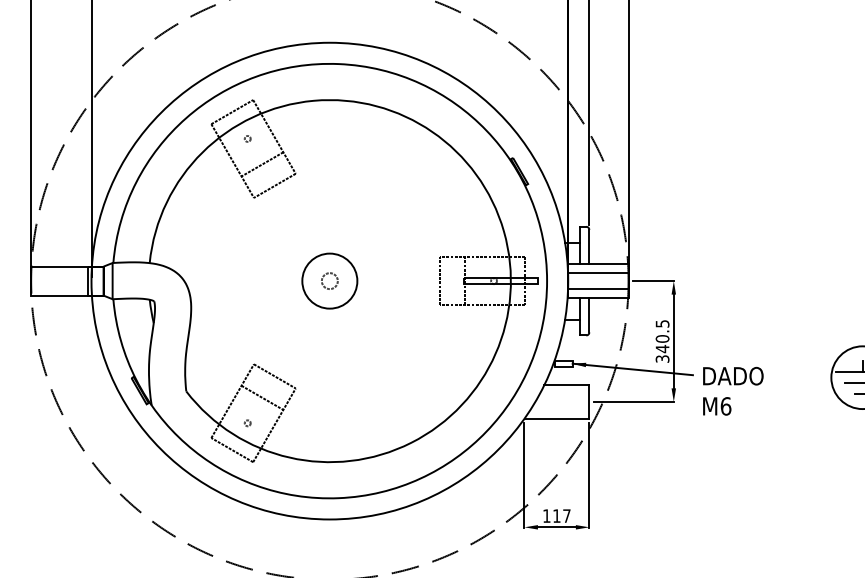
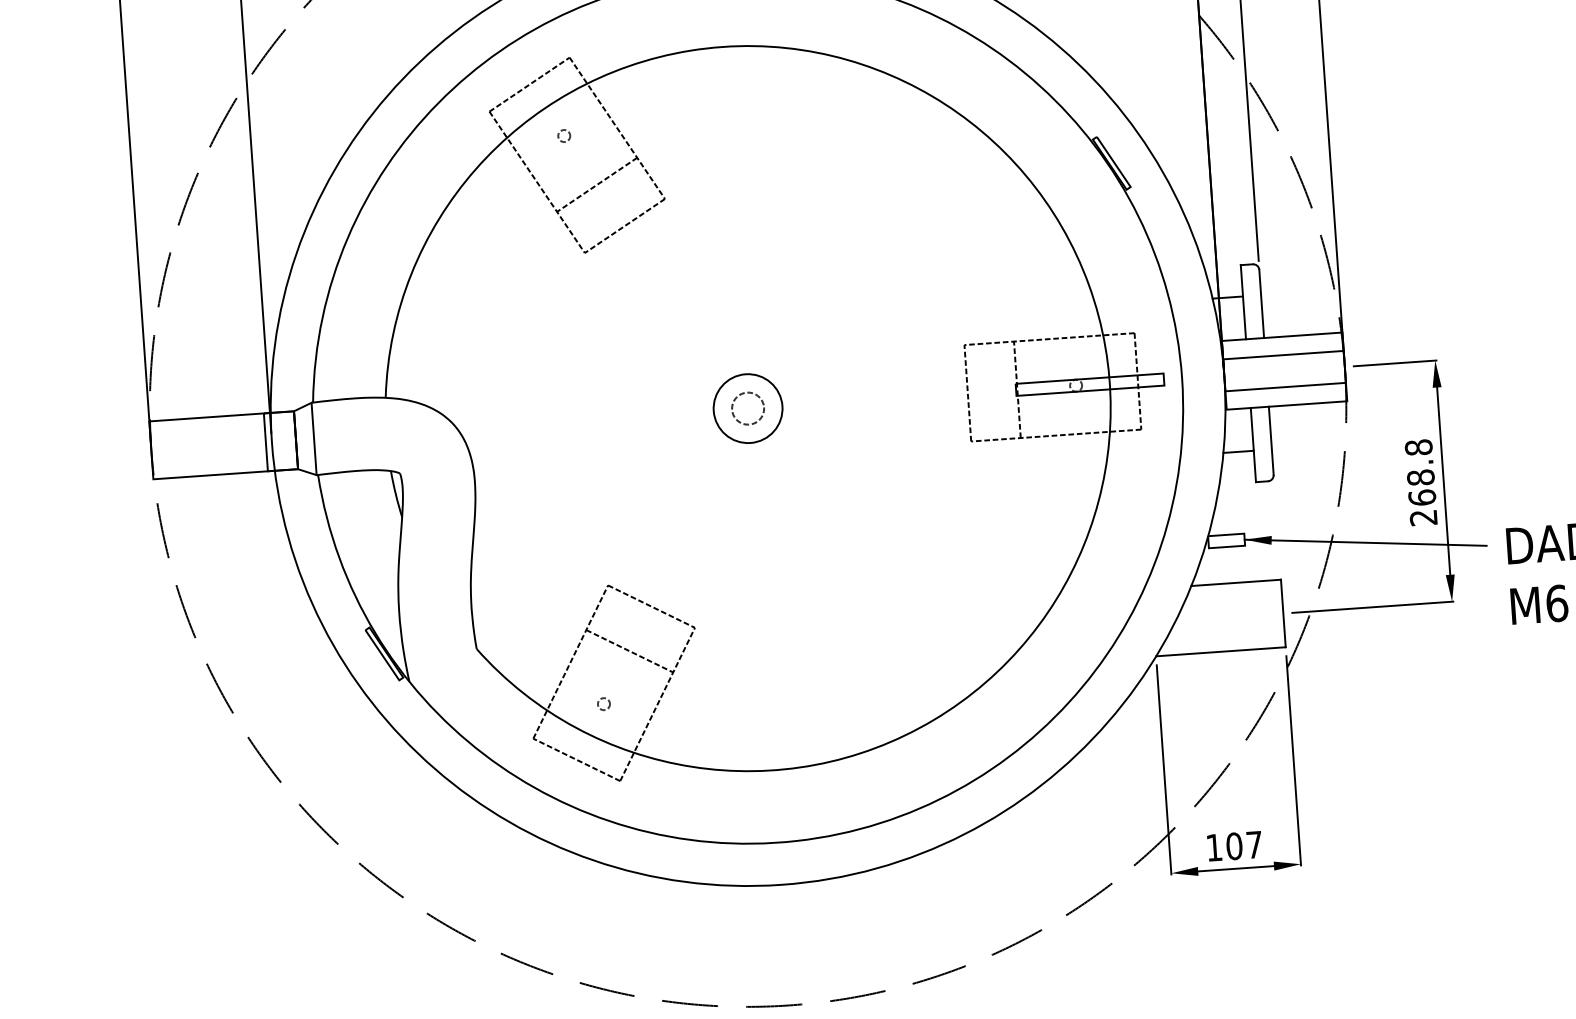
circle: (329, 280) -> (747, 407), size x0.62
text: (662, 341) -> (1421, 482), 340.5 -> 268.8
text: (556, 515) -> (1233, 845), 117 -> 107

